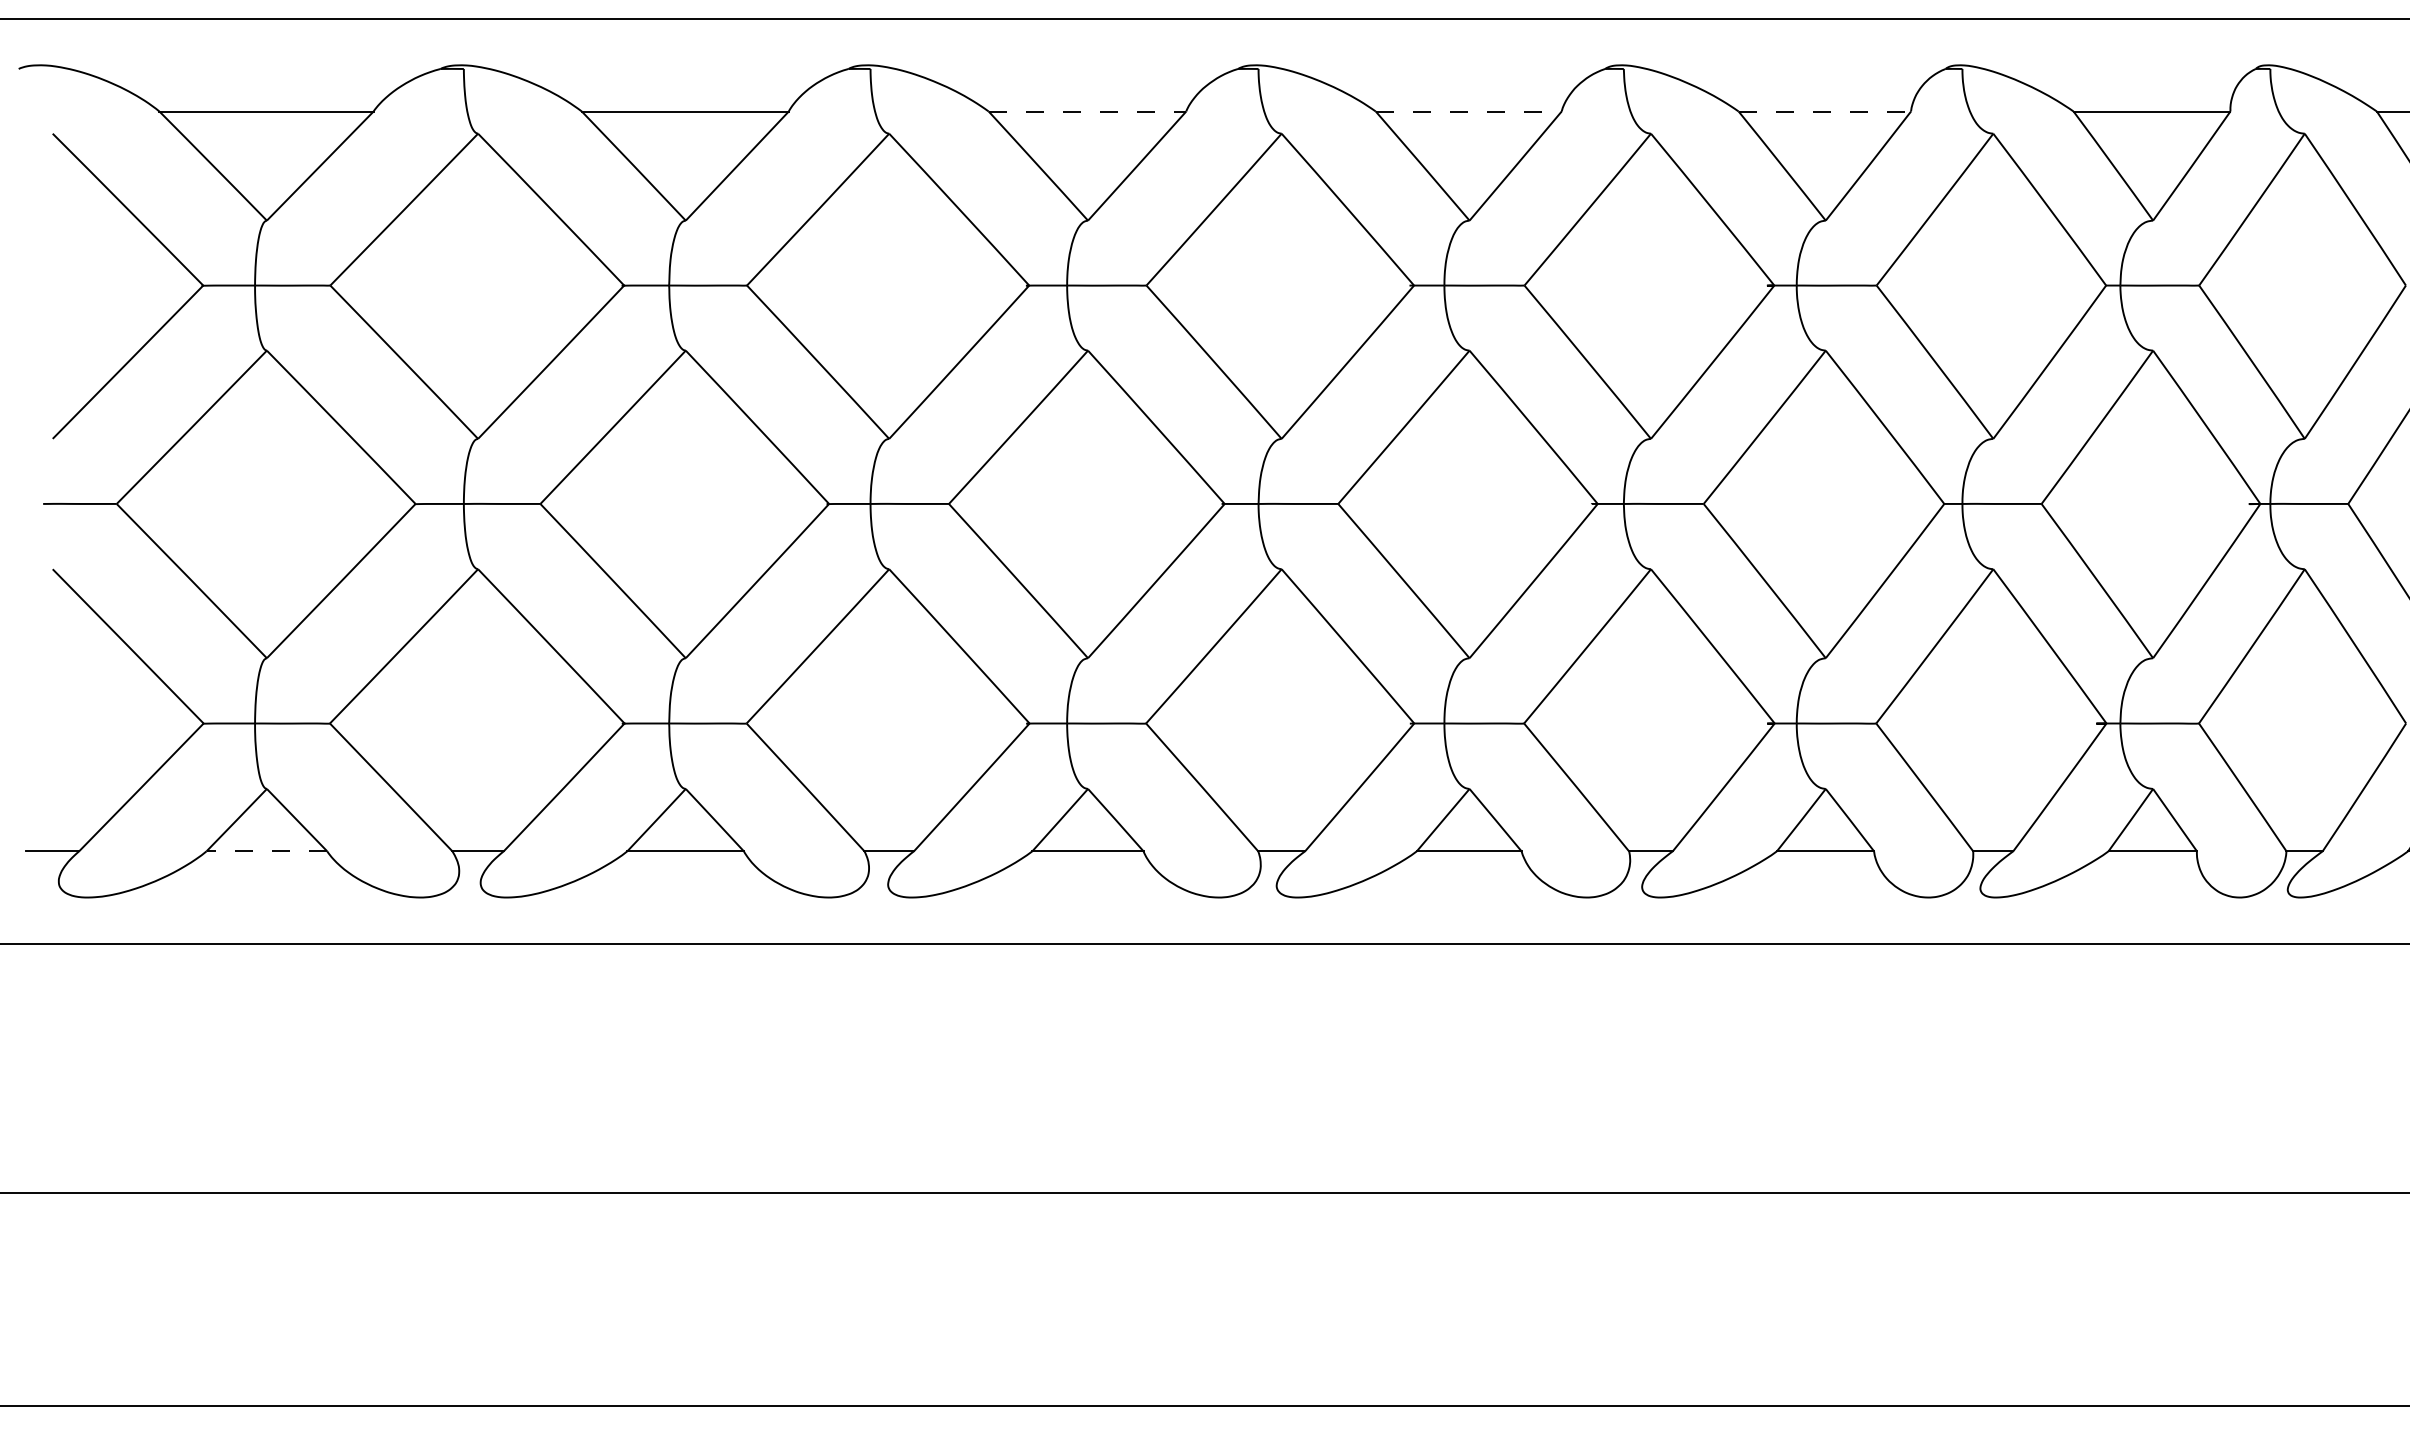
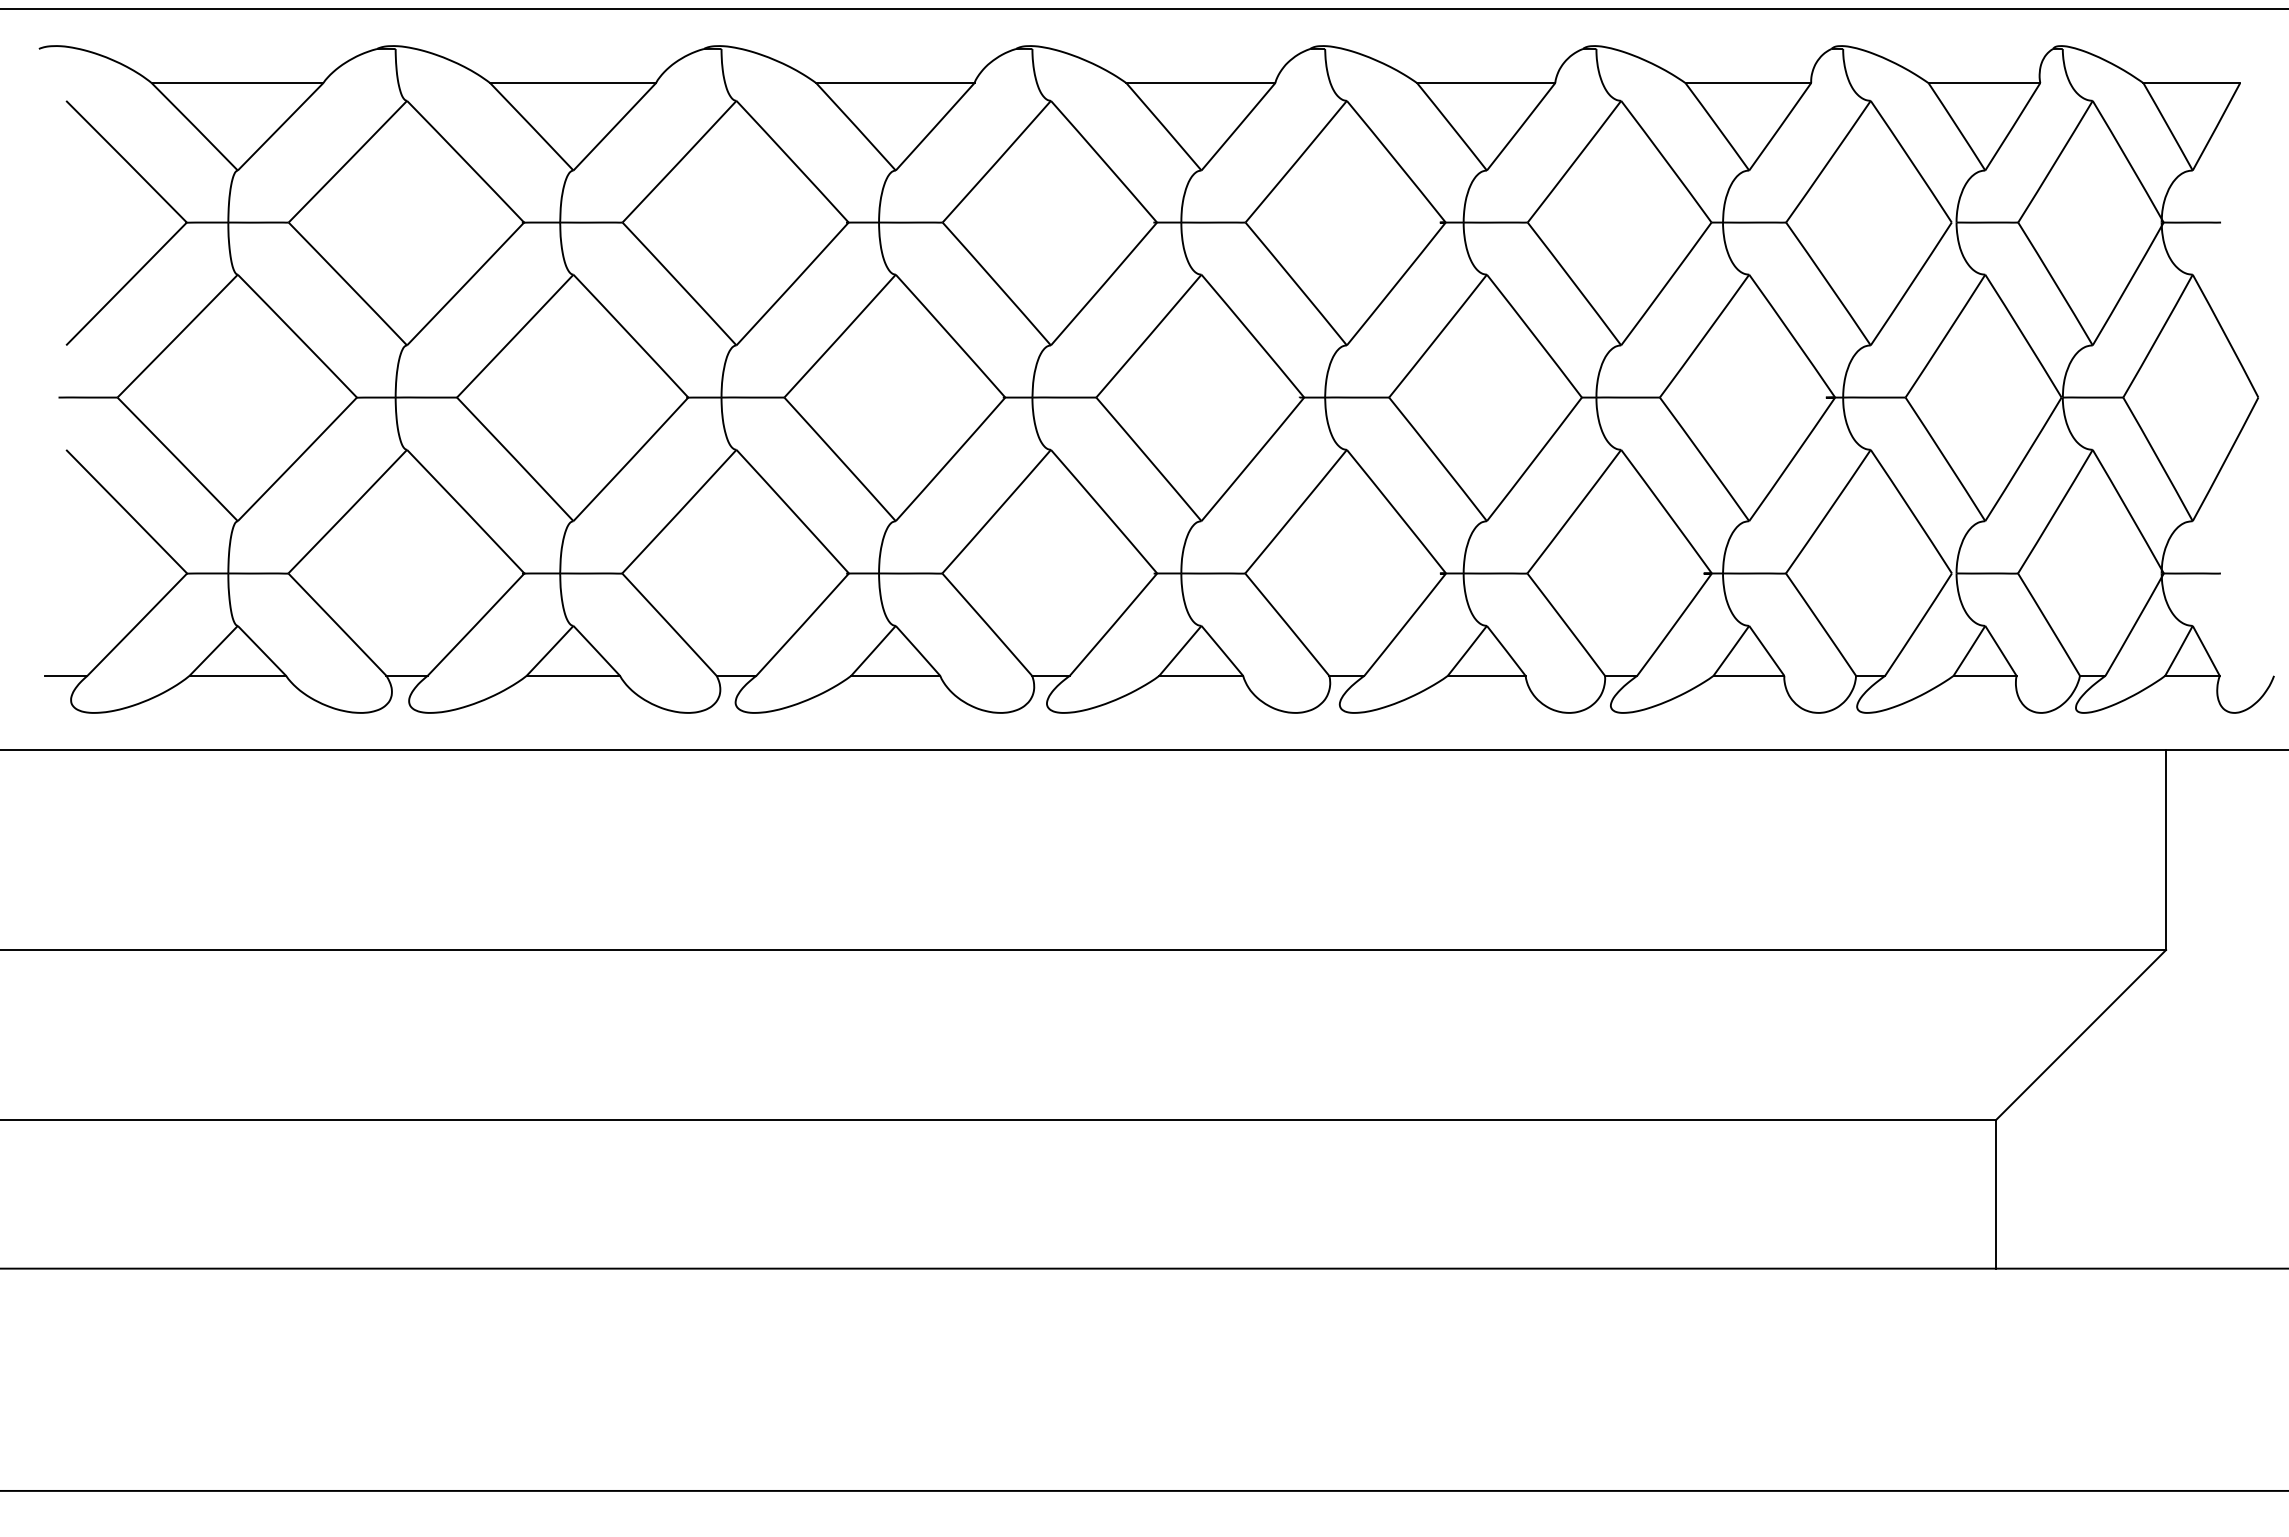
line: (1087, 112) -> (895, 83), dashed -> solid
line: (1469, 112) -> (1201, 83), dashed -> solid
line: (1825, 112) -> (1486, 83), dashed -> solid
line: (266, 850) -> (237, 675), dashed -> solid

